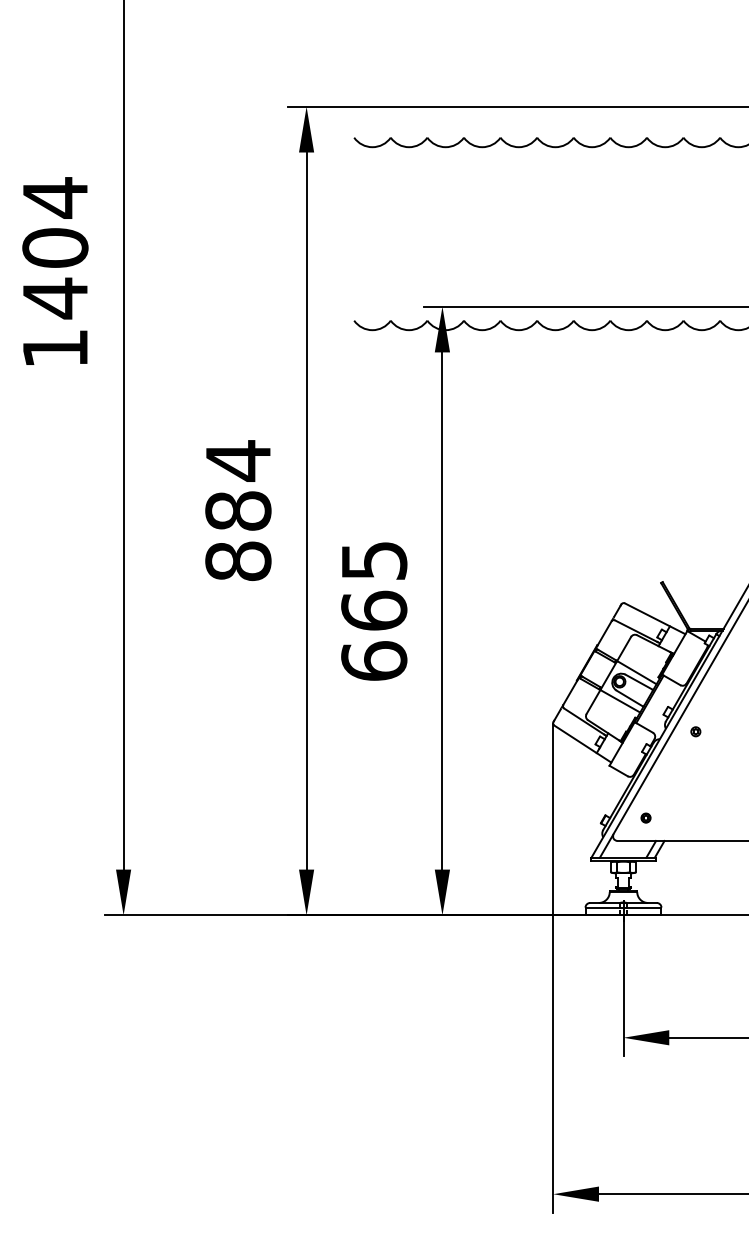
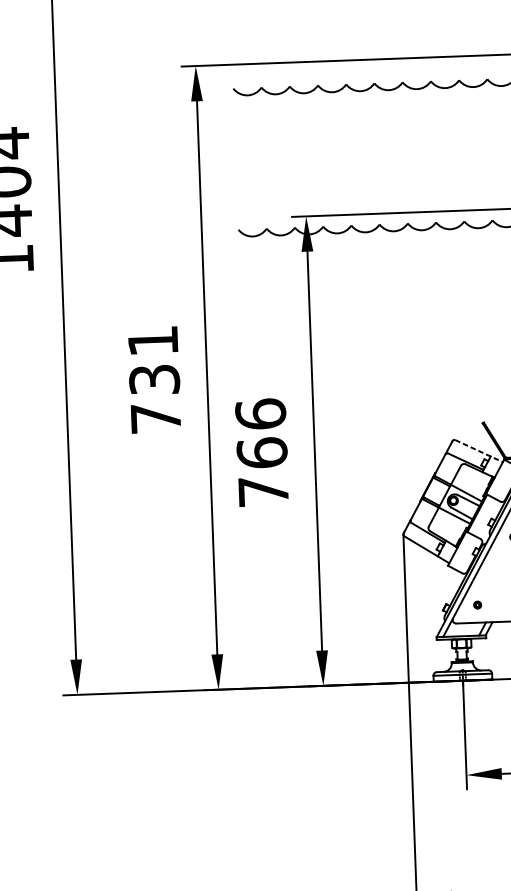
text: (238, 510) -> (154, 379), 884 -> 731
text: (374, 610) -> (262, 452), 665 -> 766
line: (655, 618) -> (479, 450), solid -> dashed

